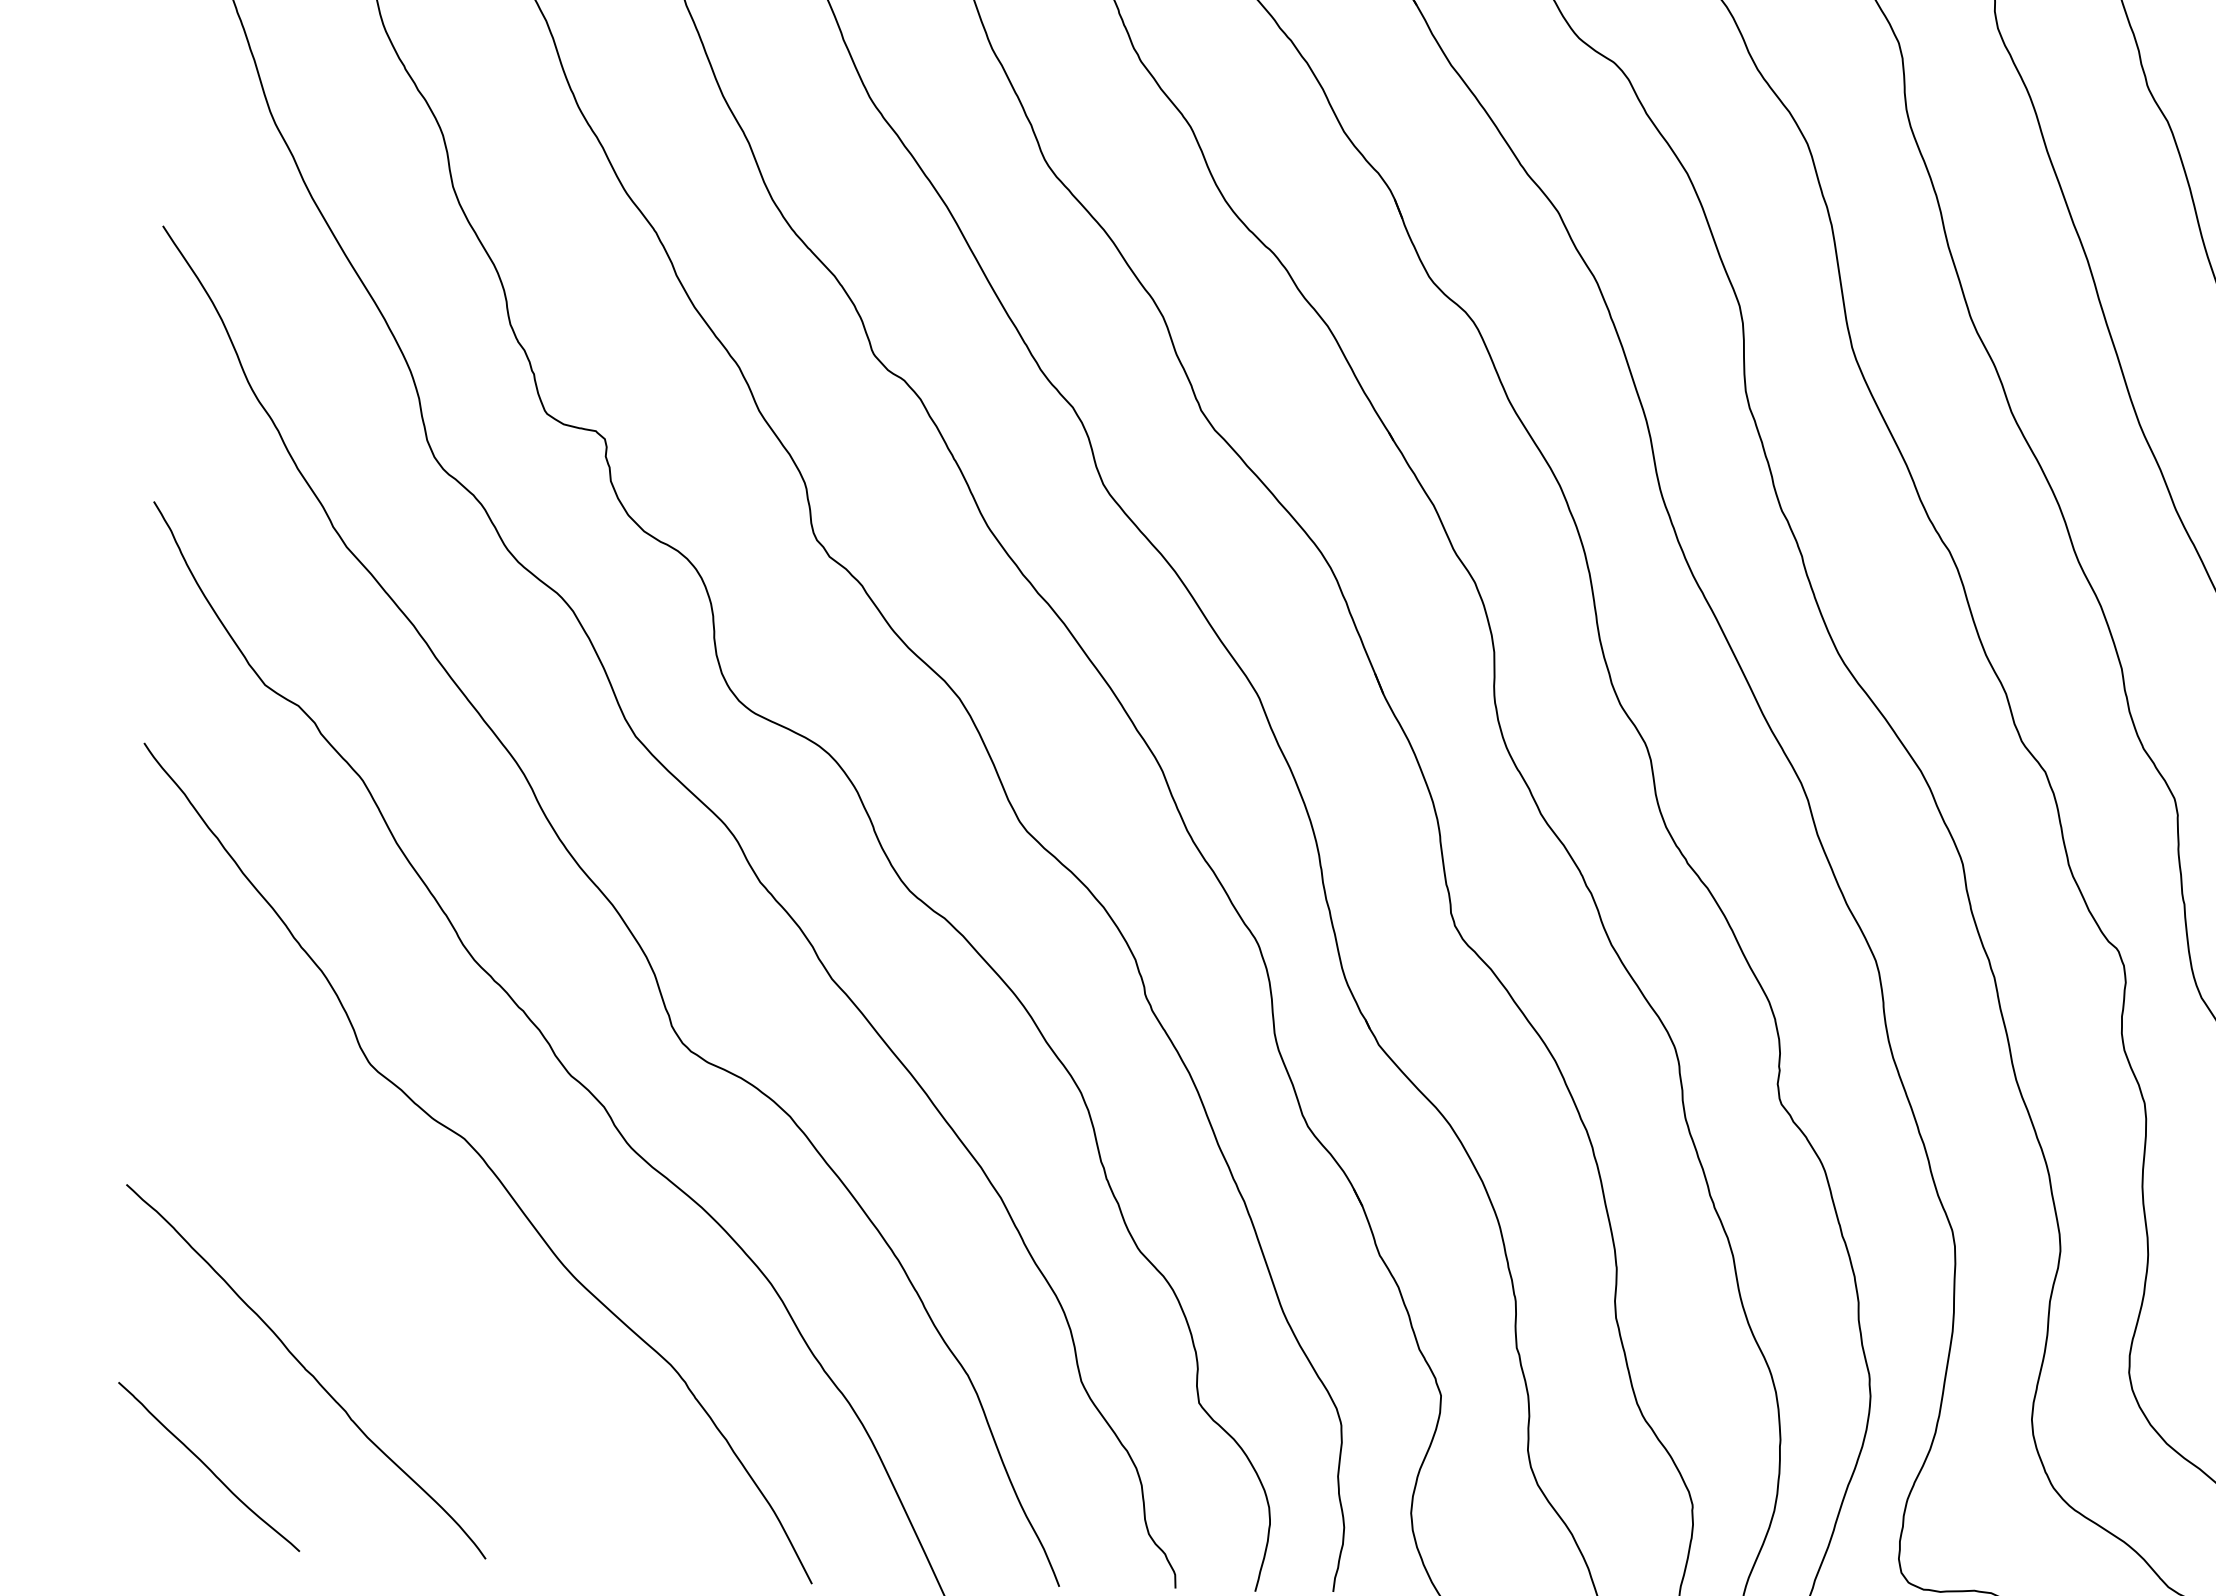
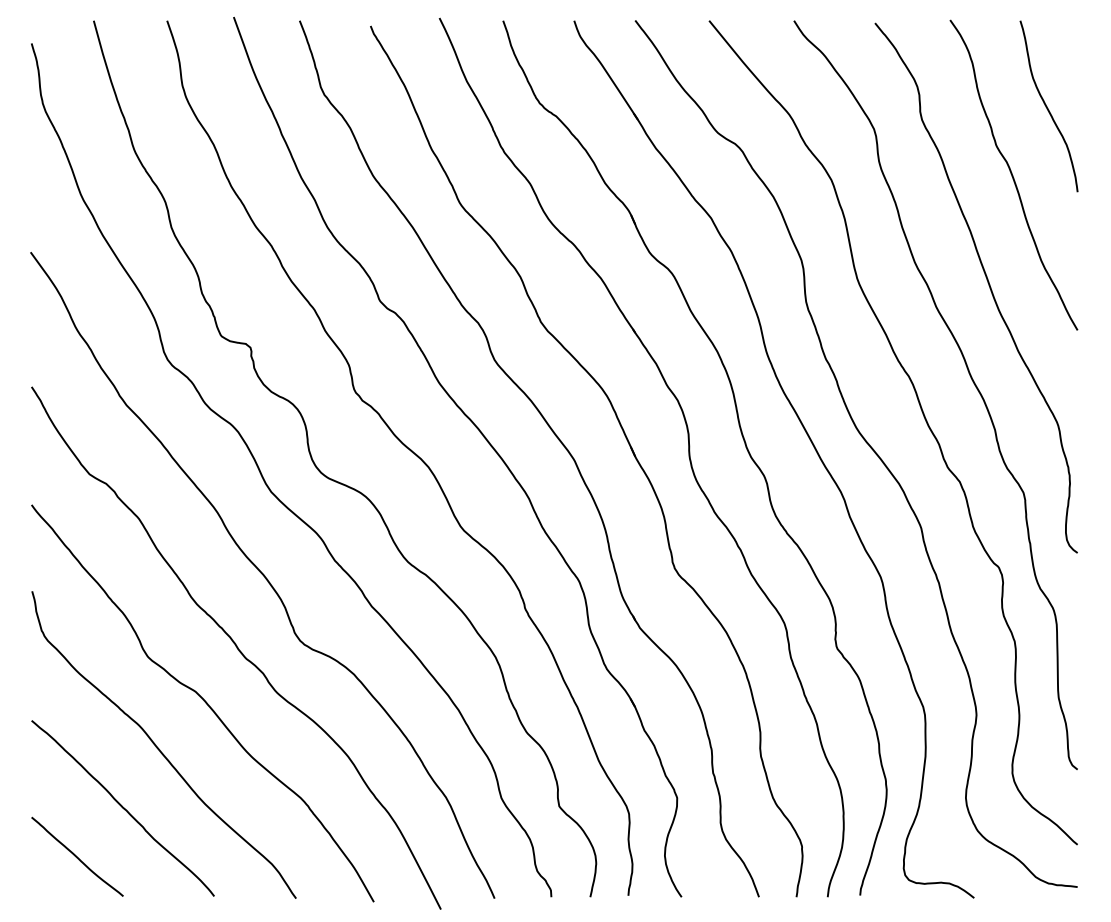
curve: (385, 1251) -> (159, 748), added

